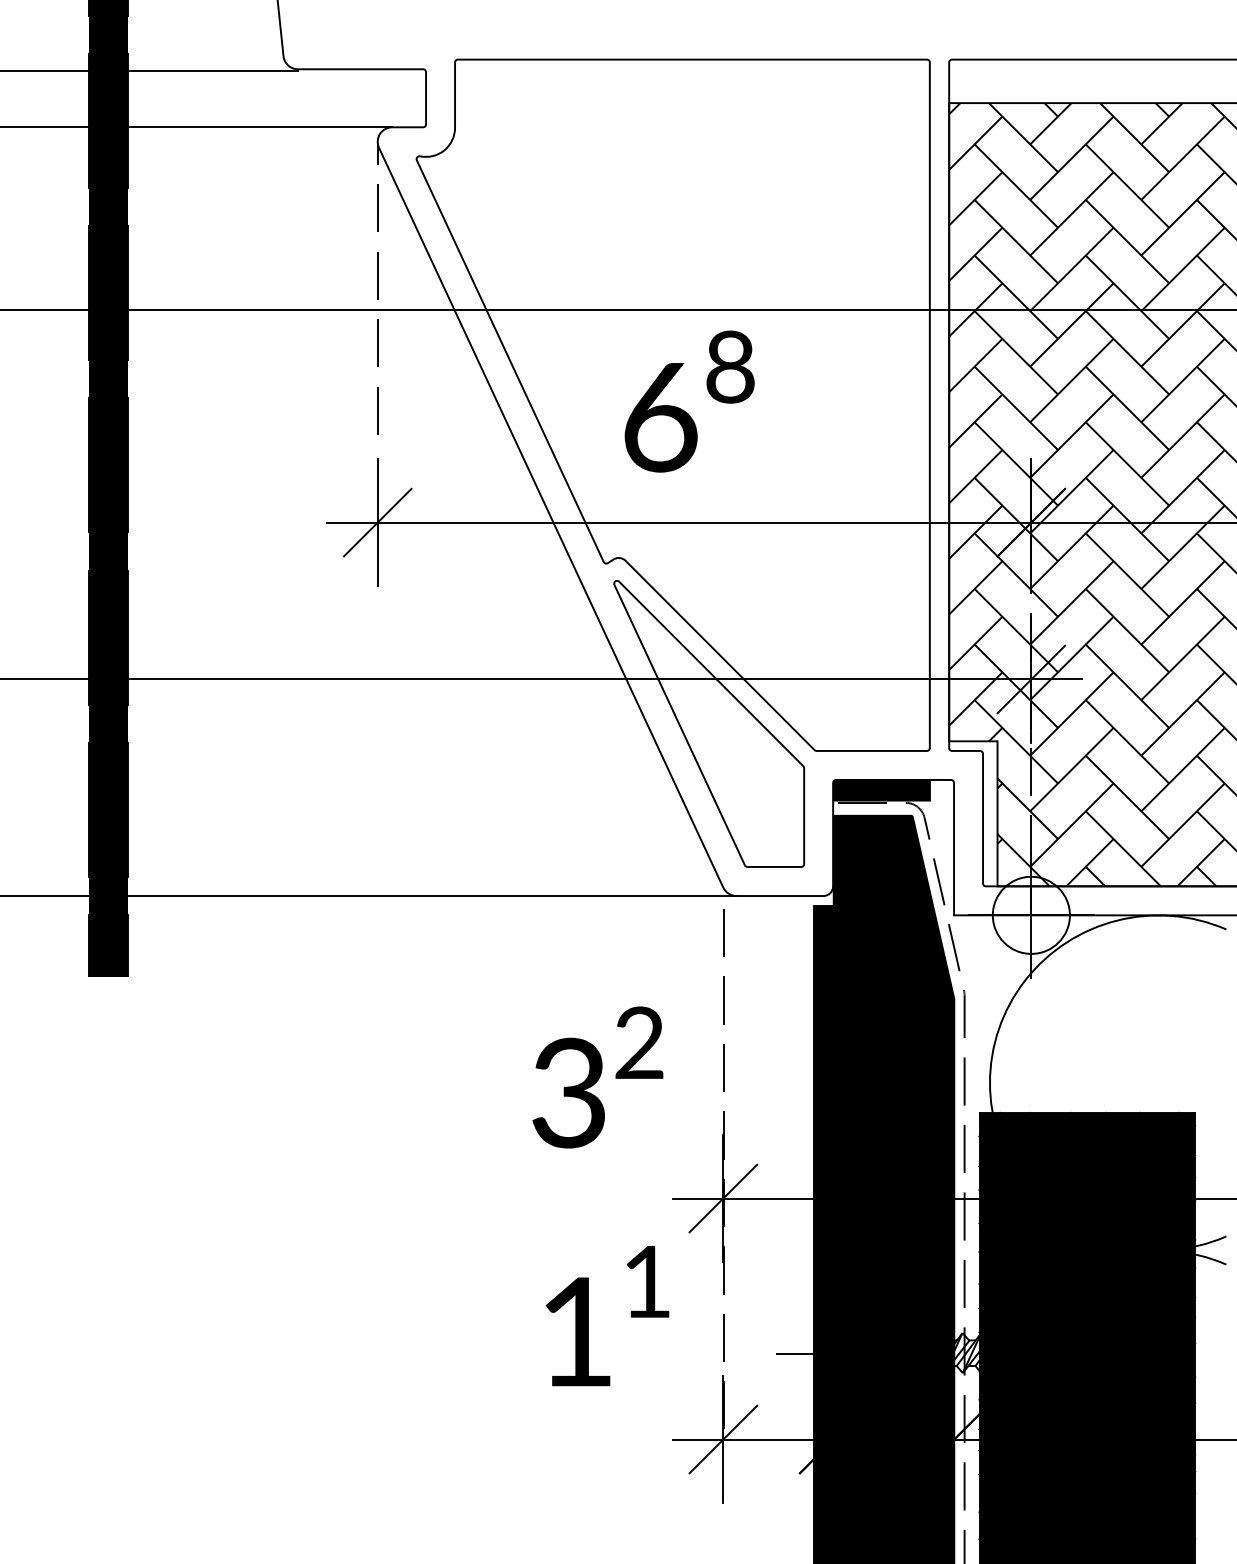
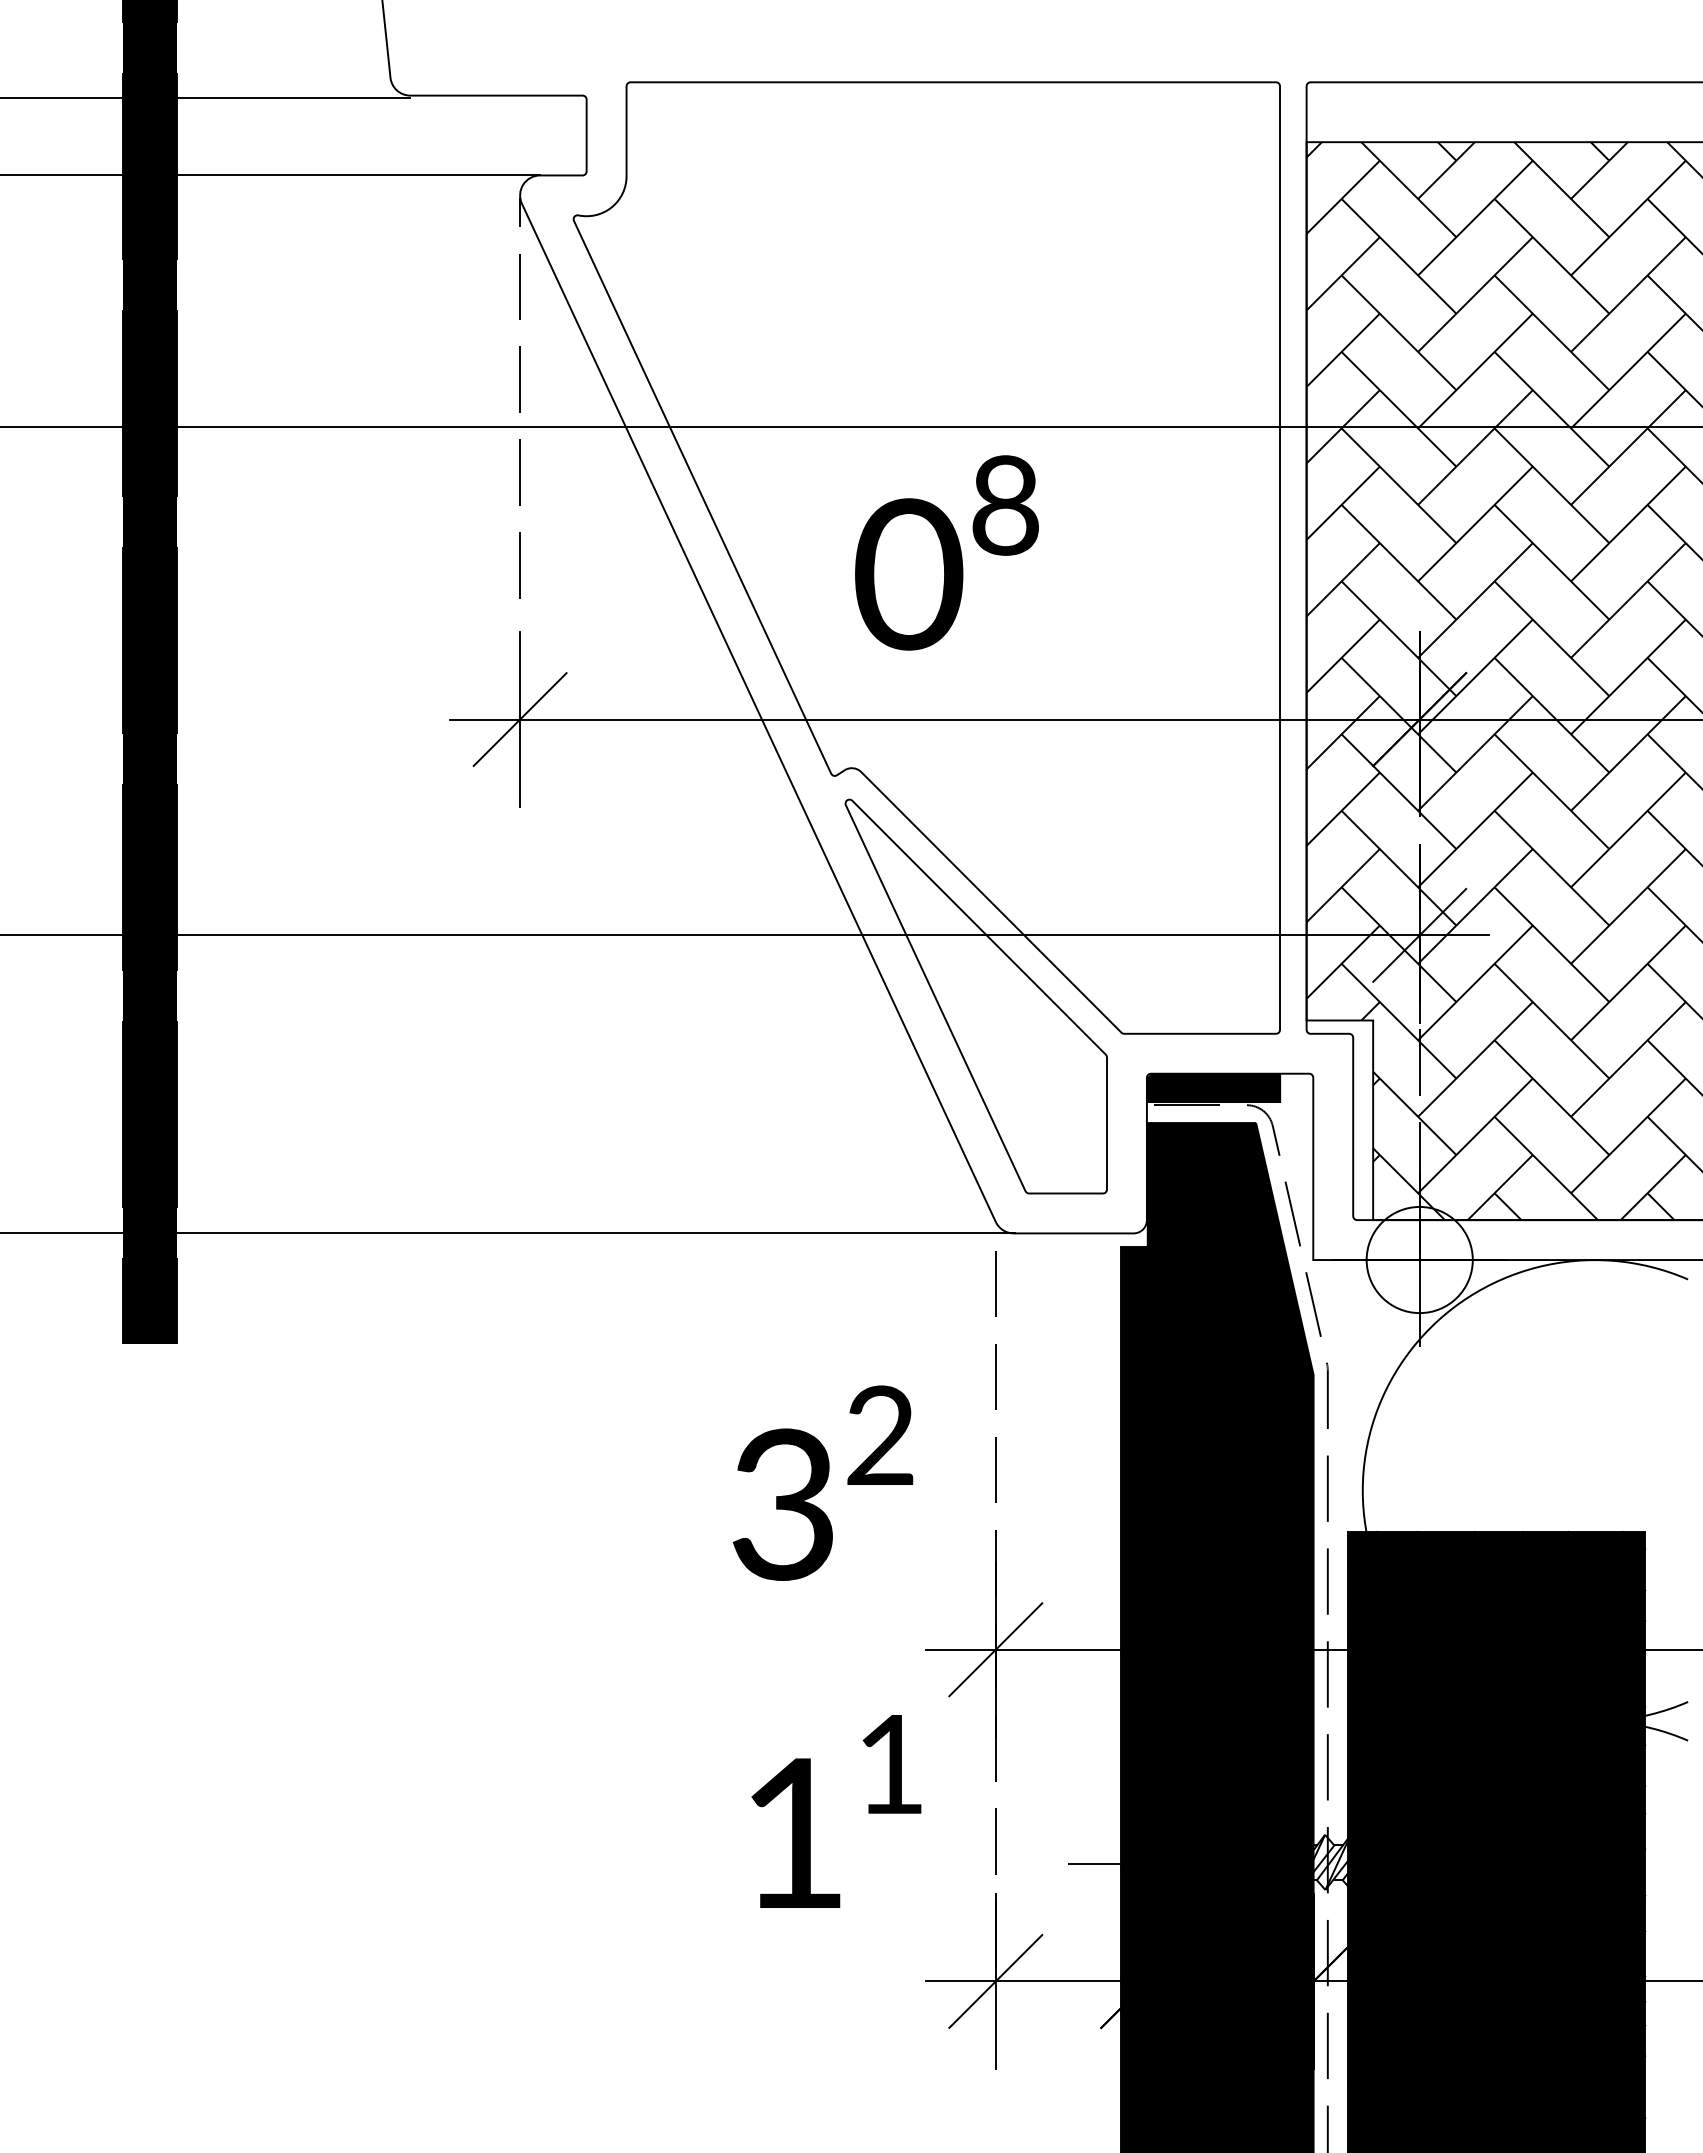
text: (660, 417) -> (909, 574), 6 -> 0

